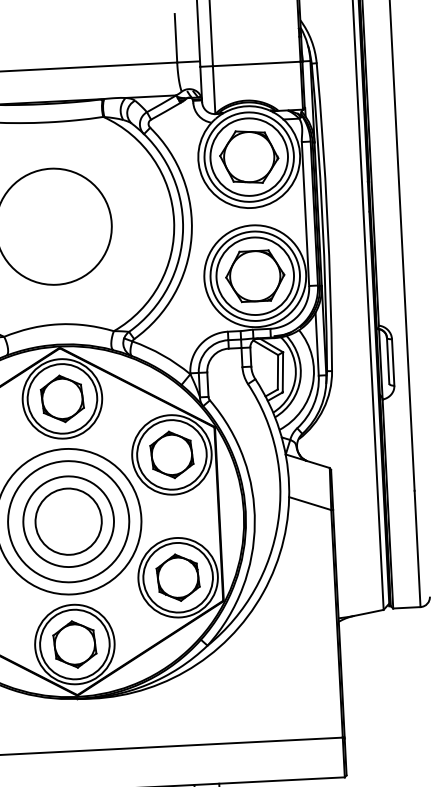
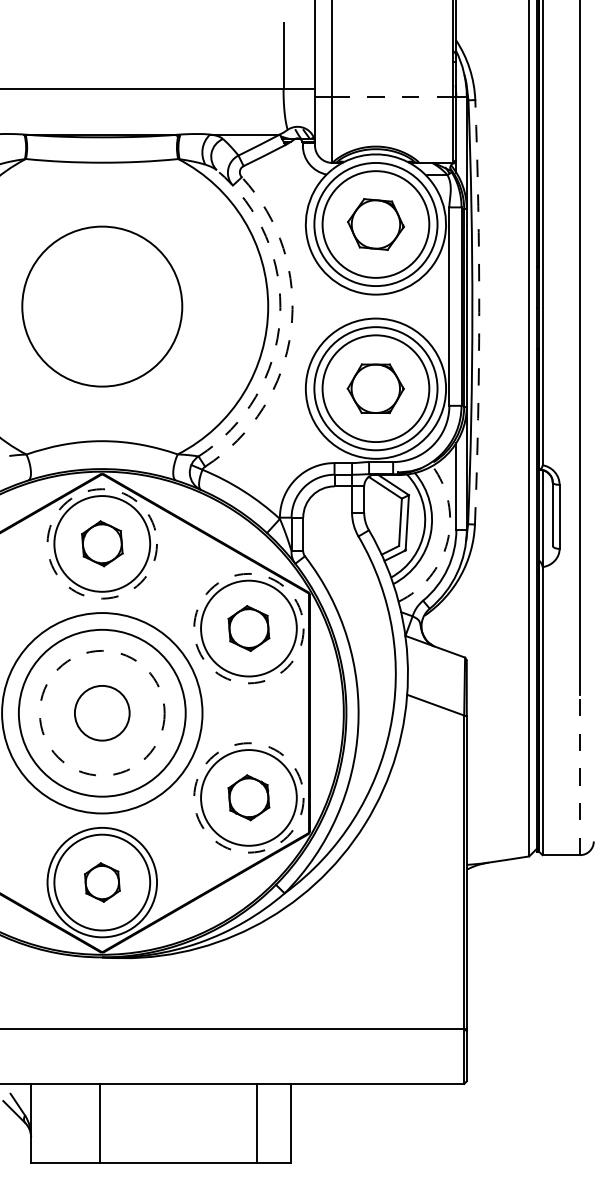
line: (257, 63) -> (393, 96), solid -> dashed
part: (248, 157) -> (375, 224), size x0.7
arc: (327, 217) -> (479, 312), solid -> dashed
arc: (183, 228) -> (280, 317), solid -> dashed
arc: (191, 237) -> (291, 330), solid -> dashed
part: (254, 276) -> (375, 388), size x0.7
arc: (312, 384) -> (447, 541), solid -> dashed
circle: (62, 398) -> (102, 543), solid -> dashed
part: (62, 398) -> (102, 543), size x0.7
circle: (171, 454) -> (248, 628), solid -> dashed
part: (171, 454) -> (248, 628), size x0.7
circle: (68, 521) -> (101, 712), size x0.6
circle: (68, 521) -> (101, 712), solid -> dashed
line: (417, 548) -> (580, 774), solid -> dashed
circle: (177, 577) -> (248, 797), solid -> dashed
part: (177, 577) -> (248, 797), size x0.7
part: (75, 644) -> (102, 882), size x0.6

